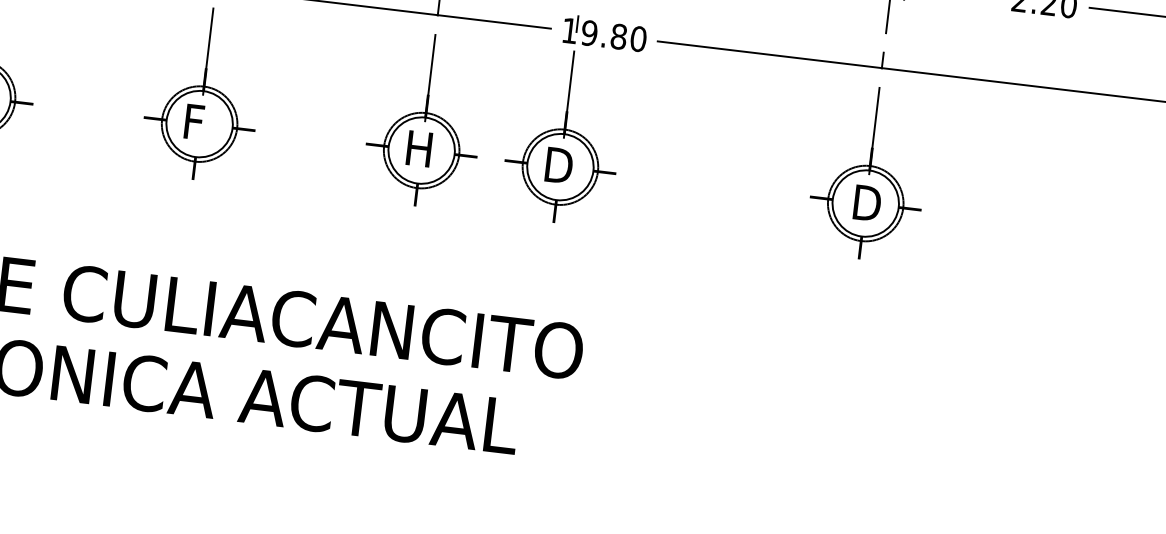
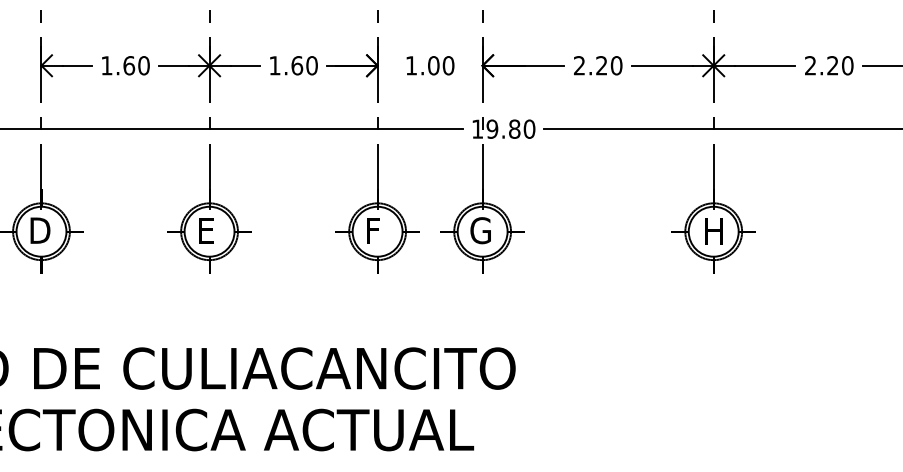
text: (197, 122) -> (207, 230), F -> E
text: (421, 148) -> (377, 230), H -> F
text: (557, 165) -> (480, 230), D -> G
text: (866, 203) -> (714, 231), D -> H

